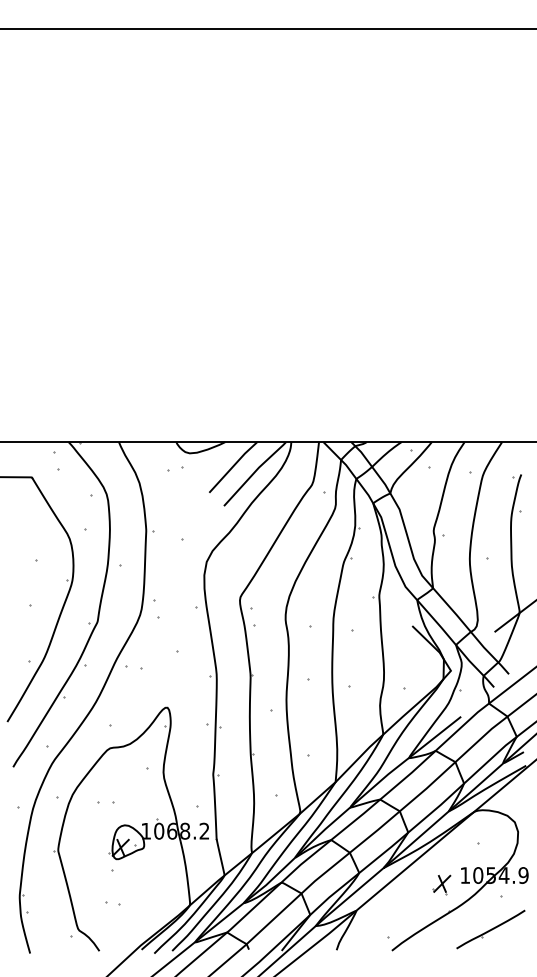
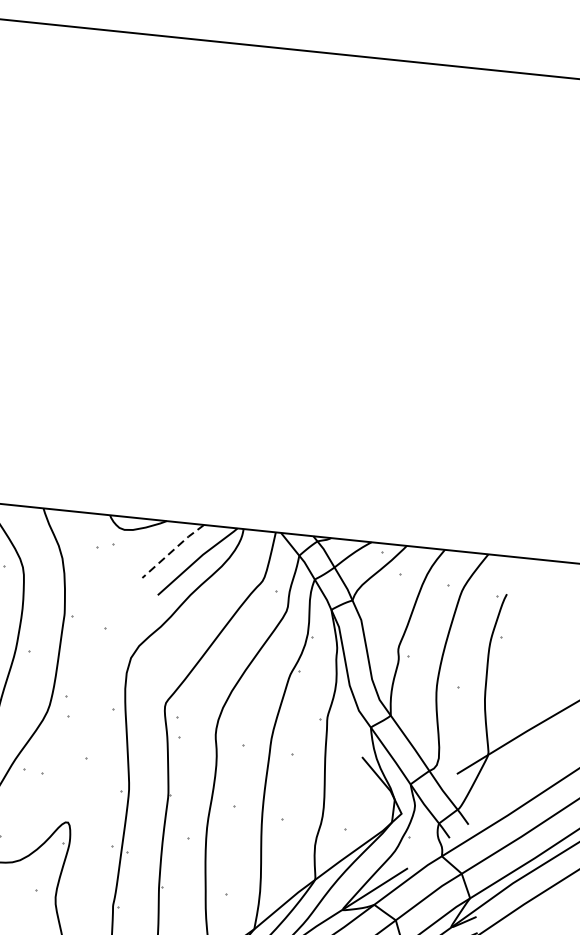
line: (232, 466) -> (172, 550), solid -> dashed

